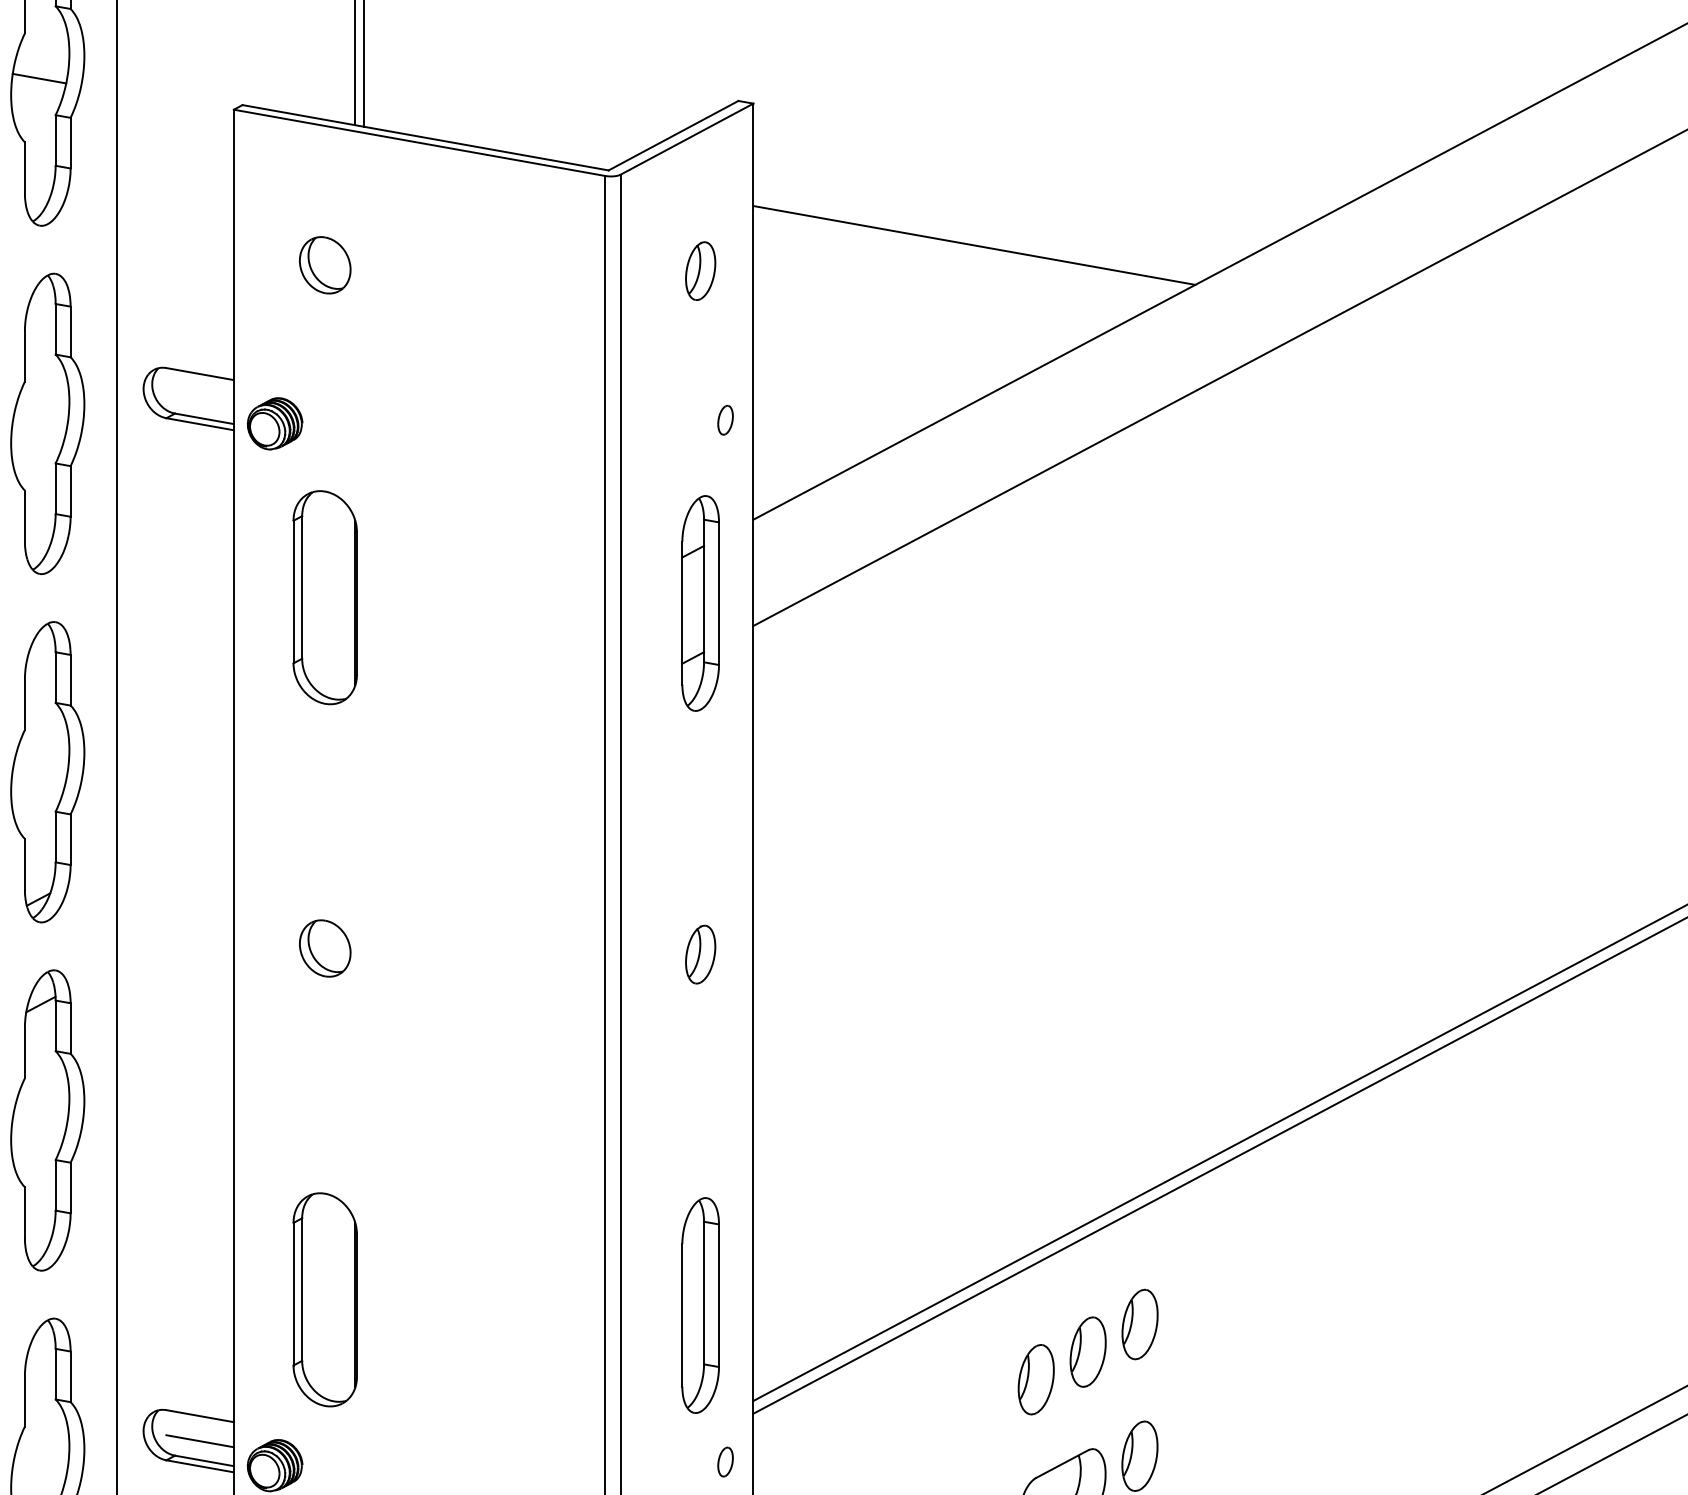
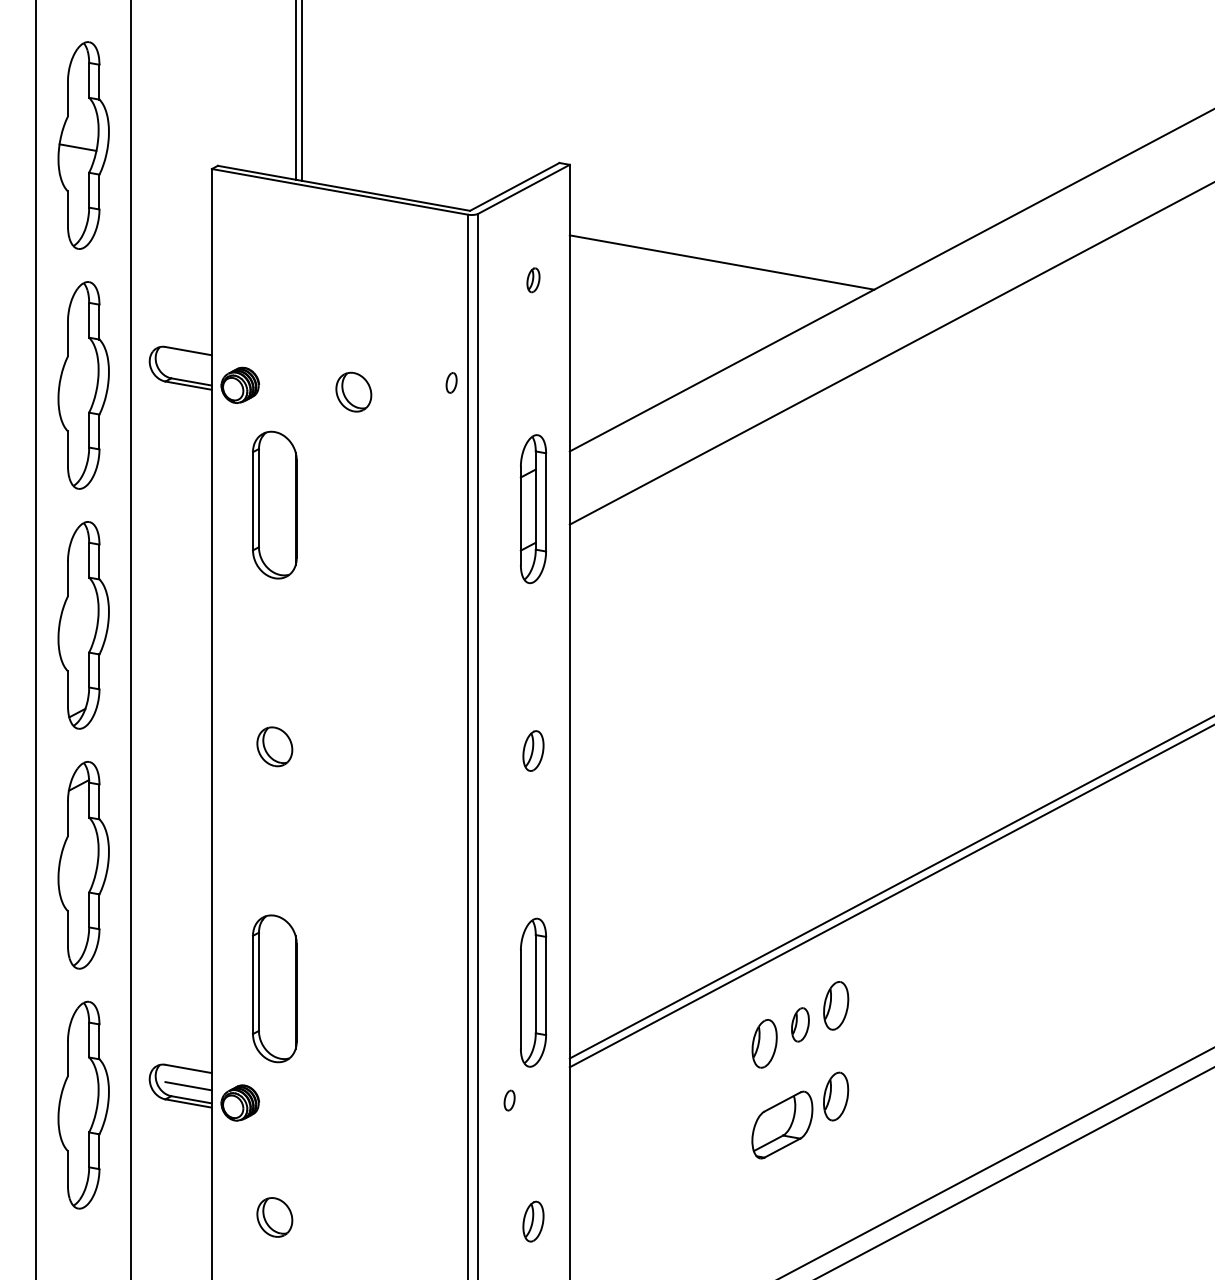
part: (324, 264) -> (353, 391), moved
part: (700, 271) -> (533, 280), size x0.6
part: (725, 419) -> (451, 382), moved
part: (1088, 1351) -> (800, 1024), size x0.7
part: (725, 1461) -> (509, 1100), moved

